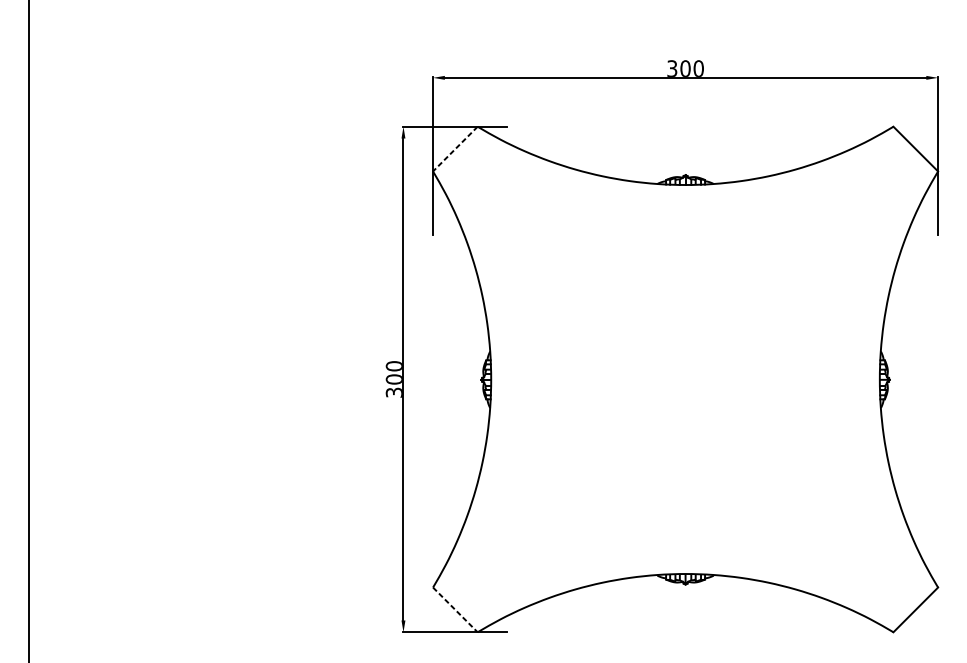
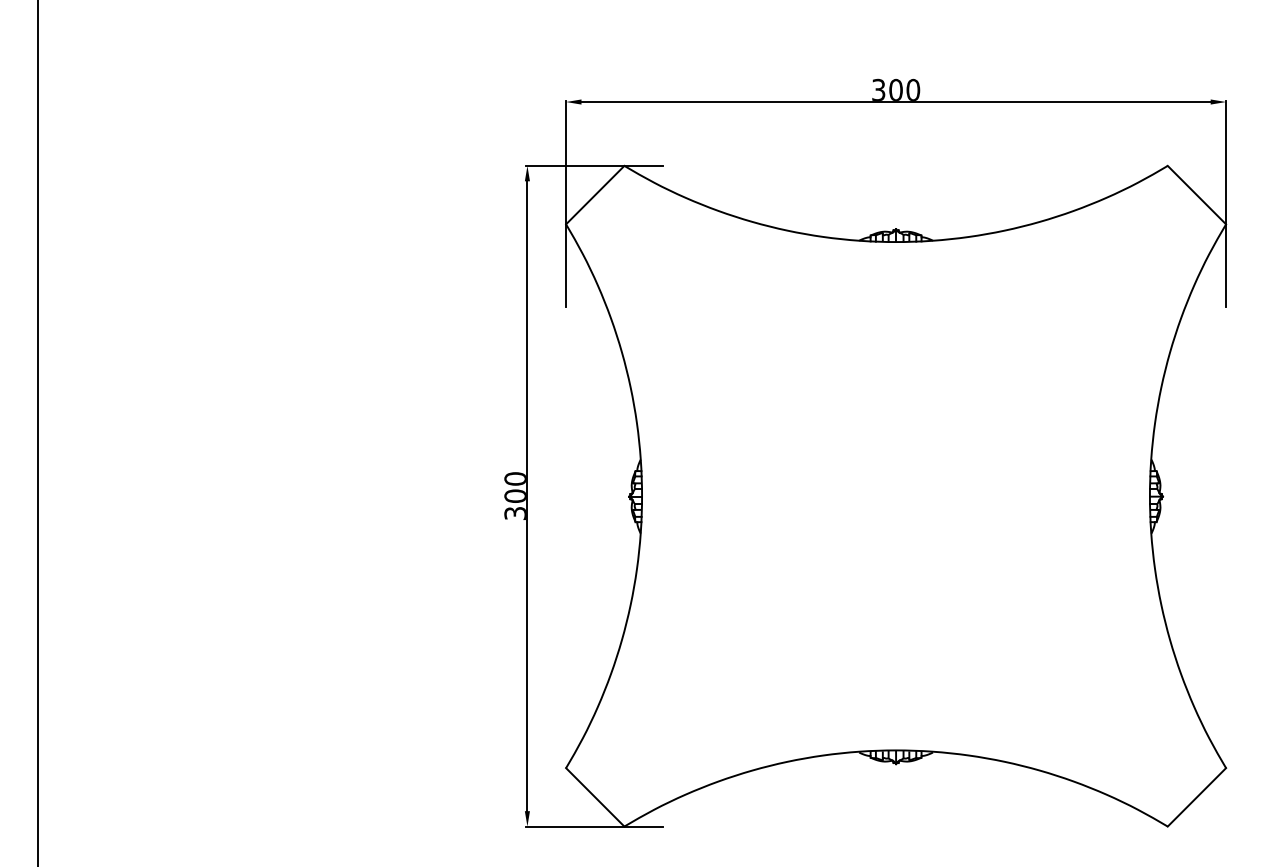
line: (454, 149) -> (594, 195), dashed -> solid
line: (455, 610) -> (595, 797), dashed -> solid

